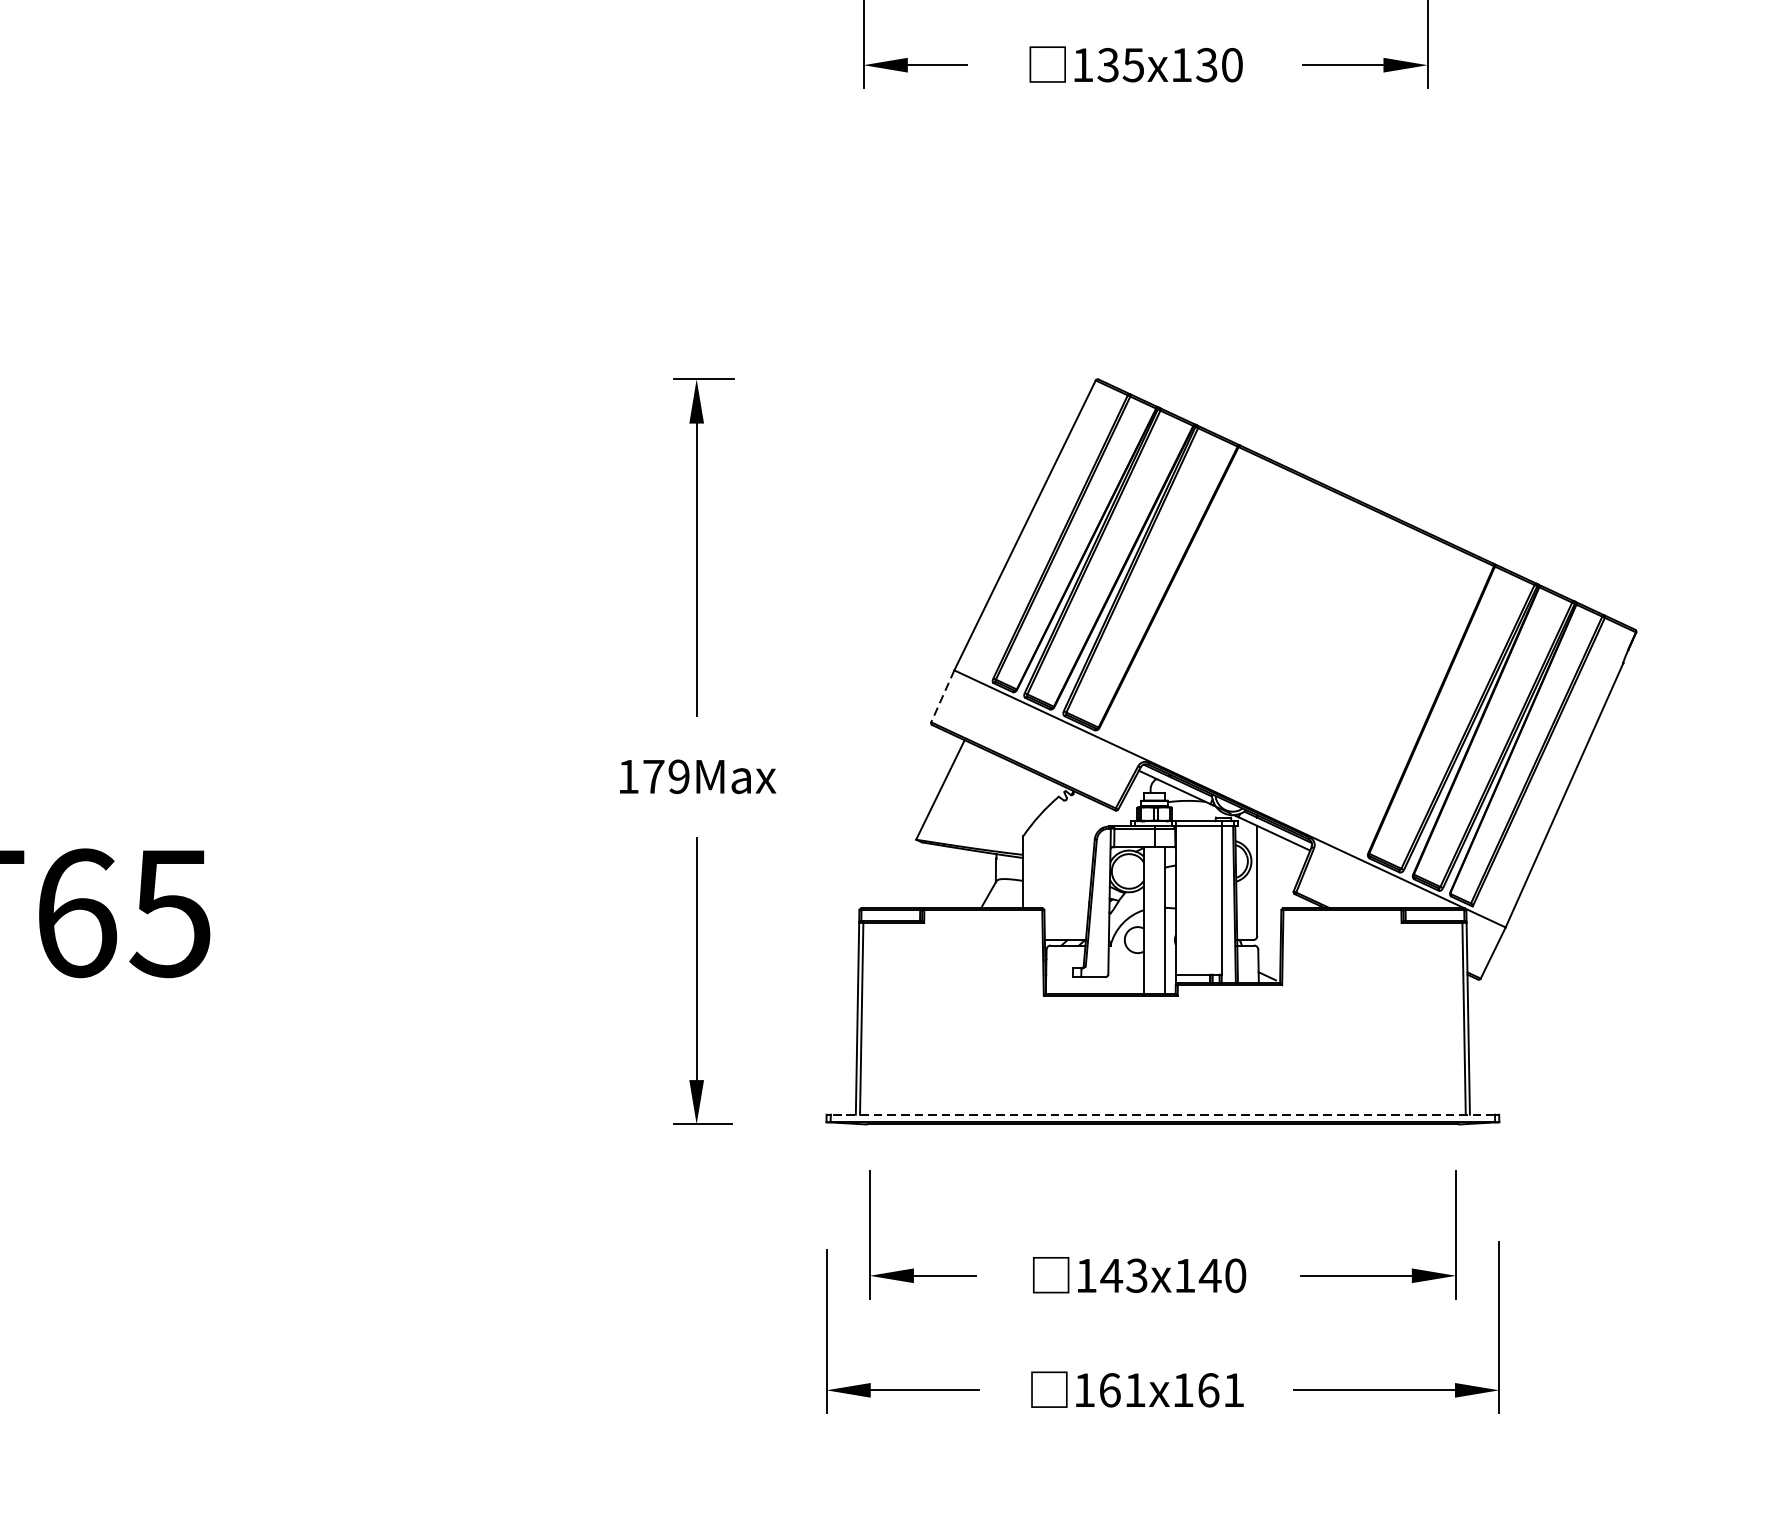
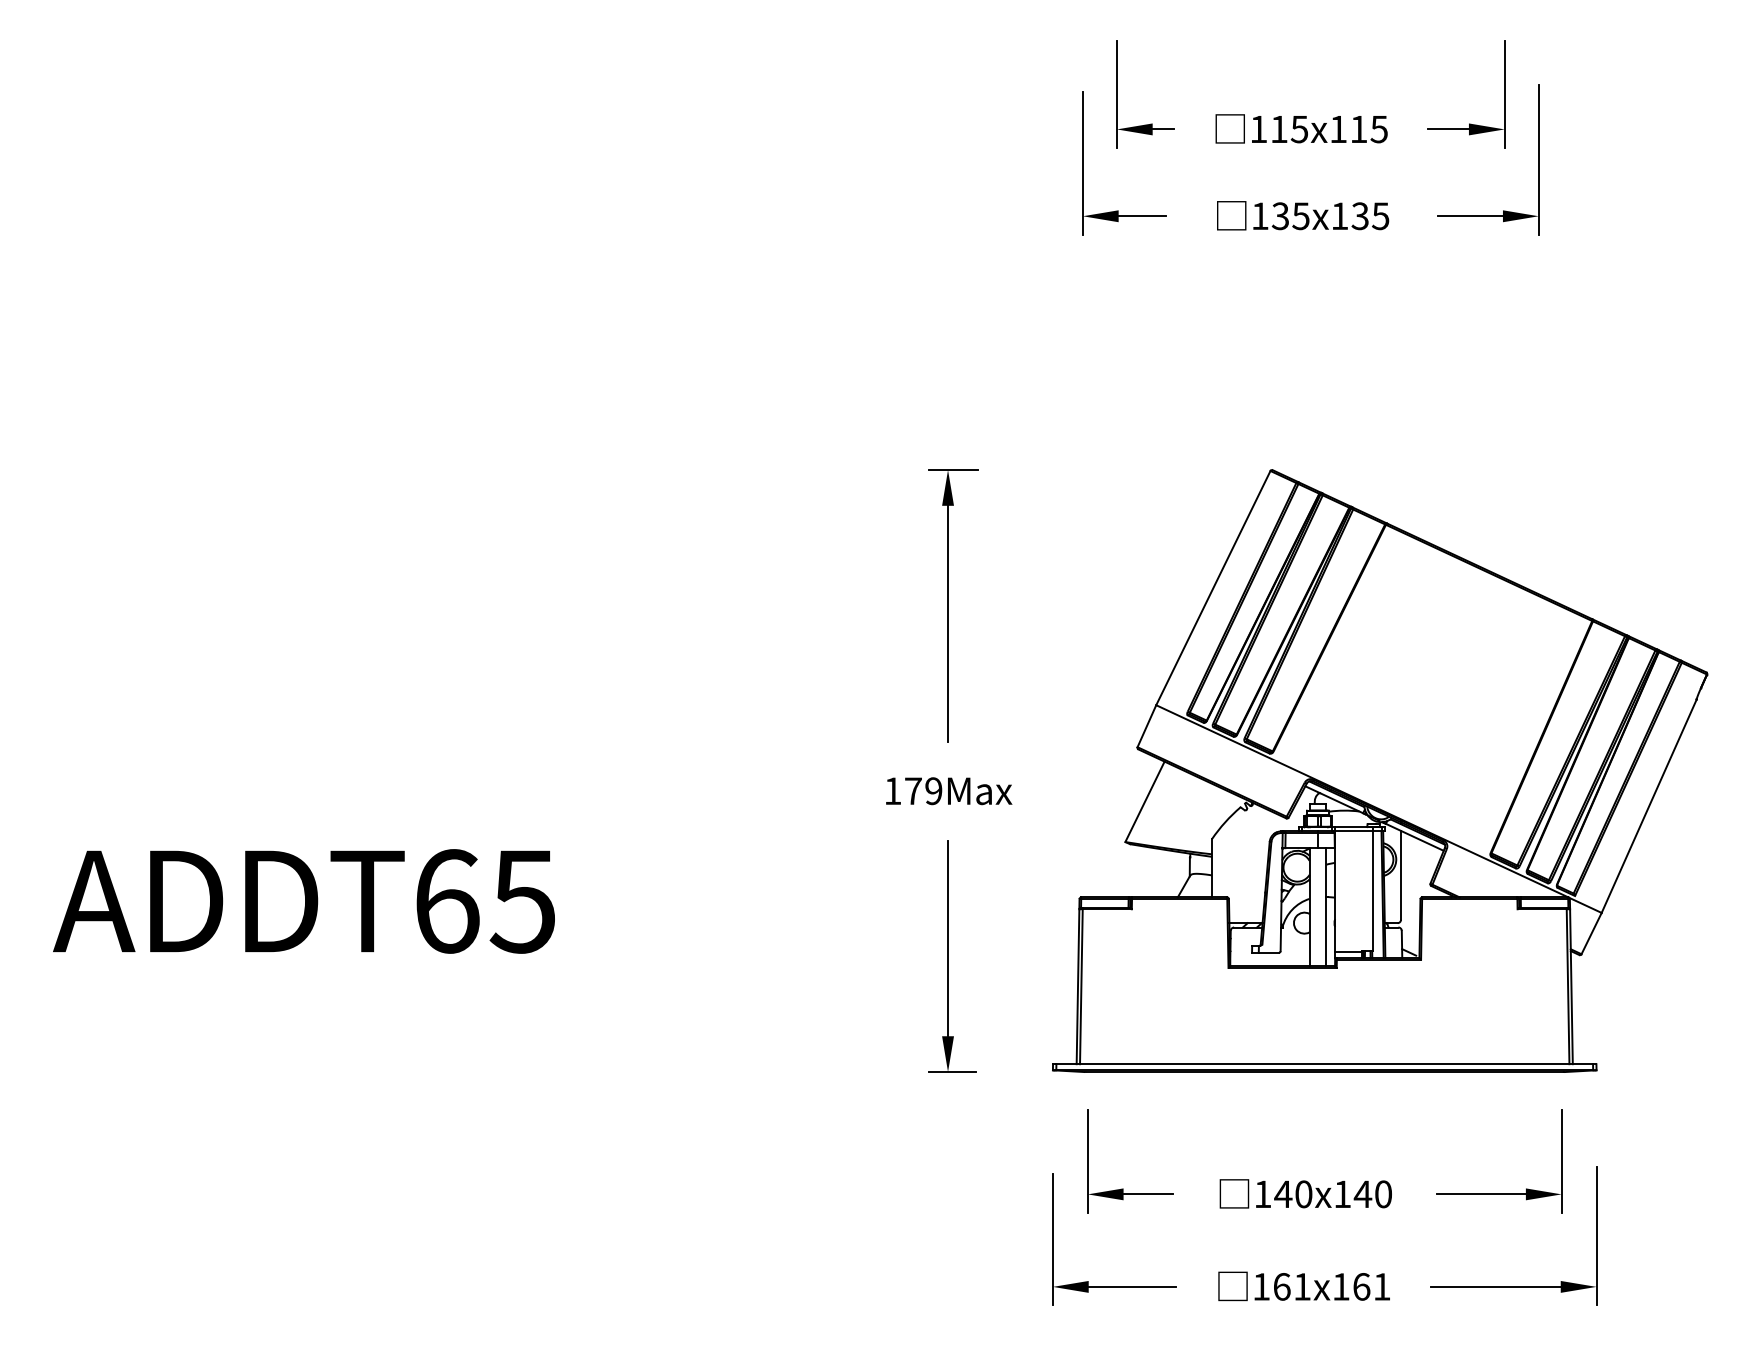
text: (1231, 65) -> (1380, 216), 135x130 -> 135x135
line: (942, 696) -> (1146, 726), dashed -> solid
line: (1162, 1115) -> (1324, 1064), dashed -> solid
text: (1136, 1275) -> (1303, 1194), 143x140 -> 140x140

